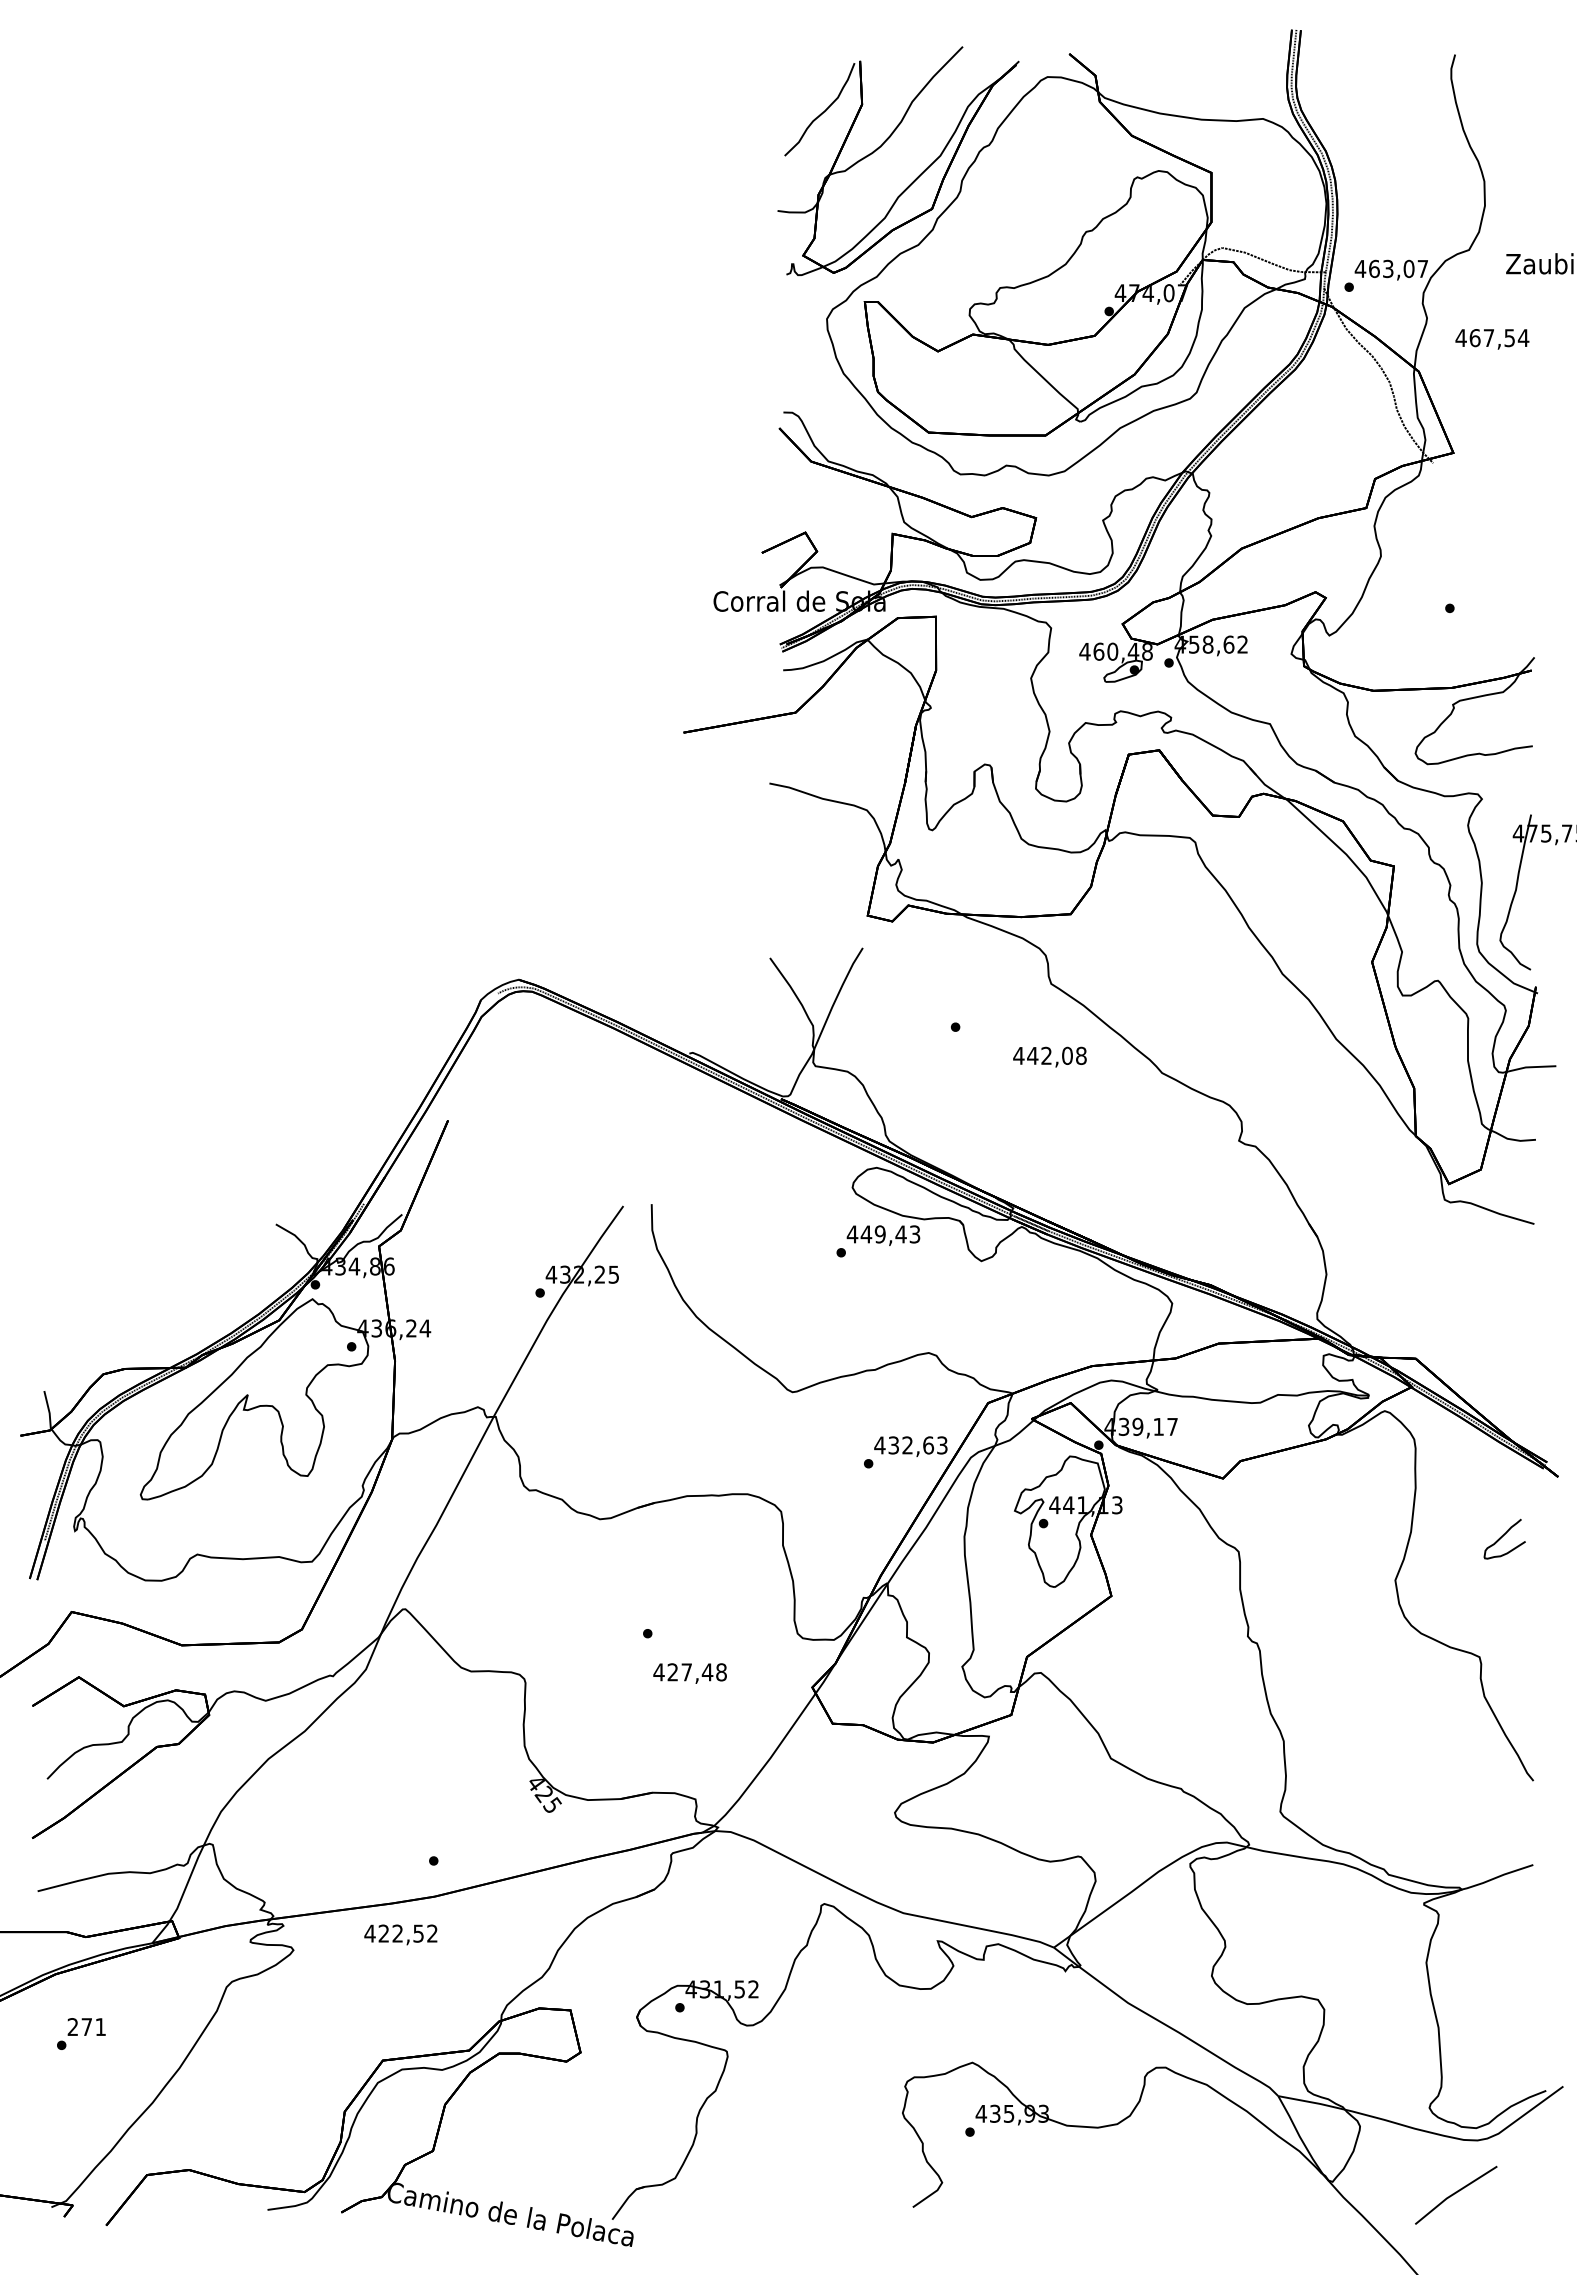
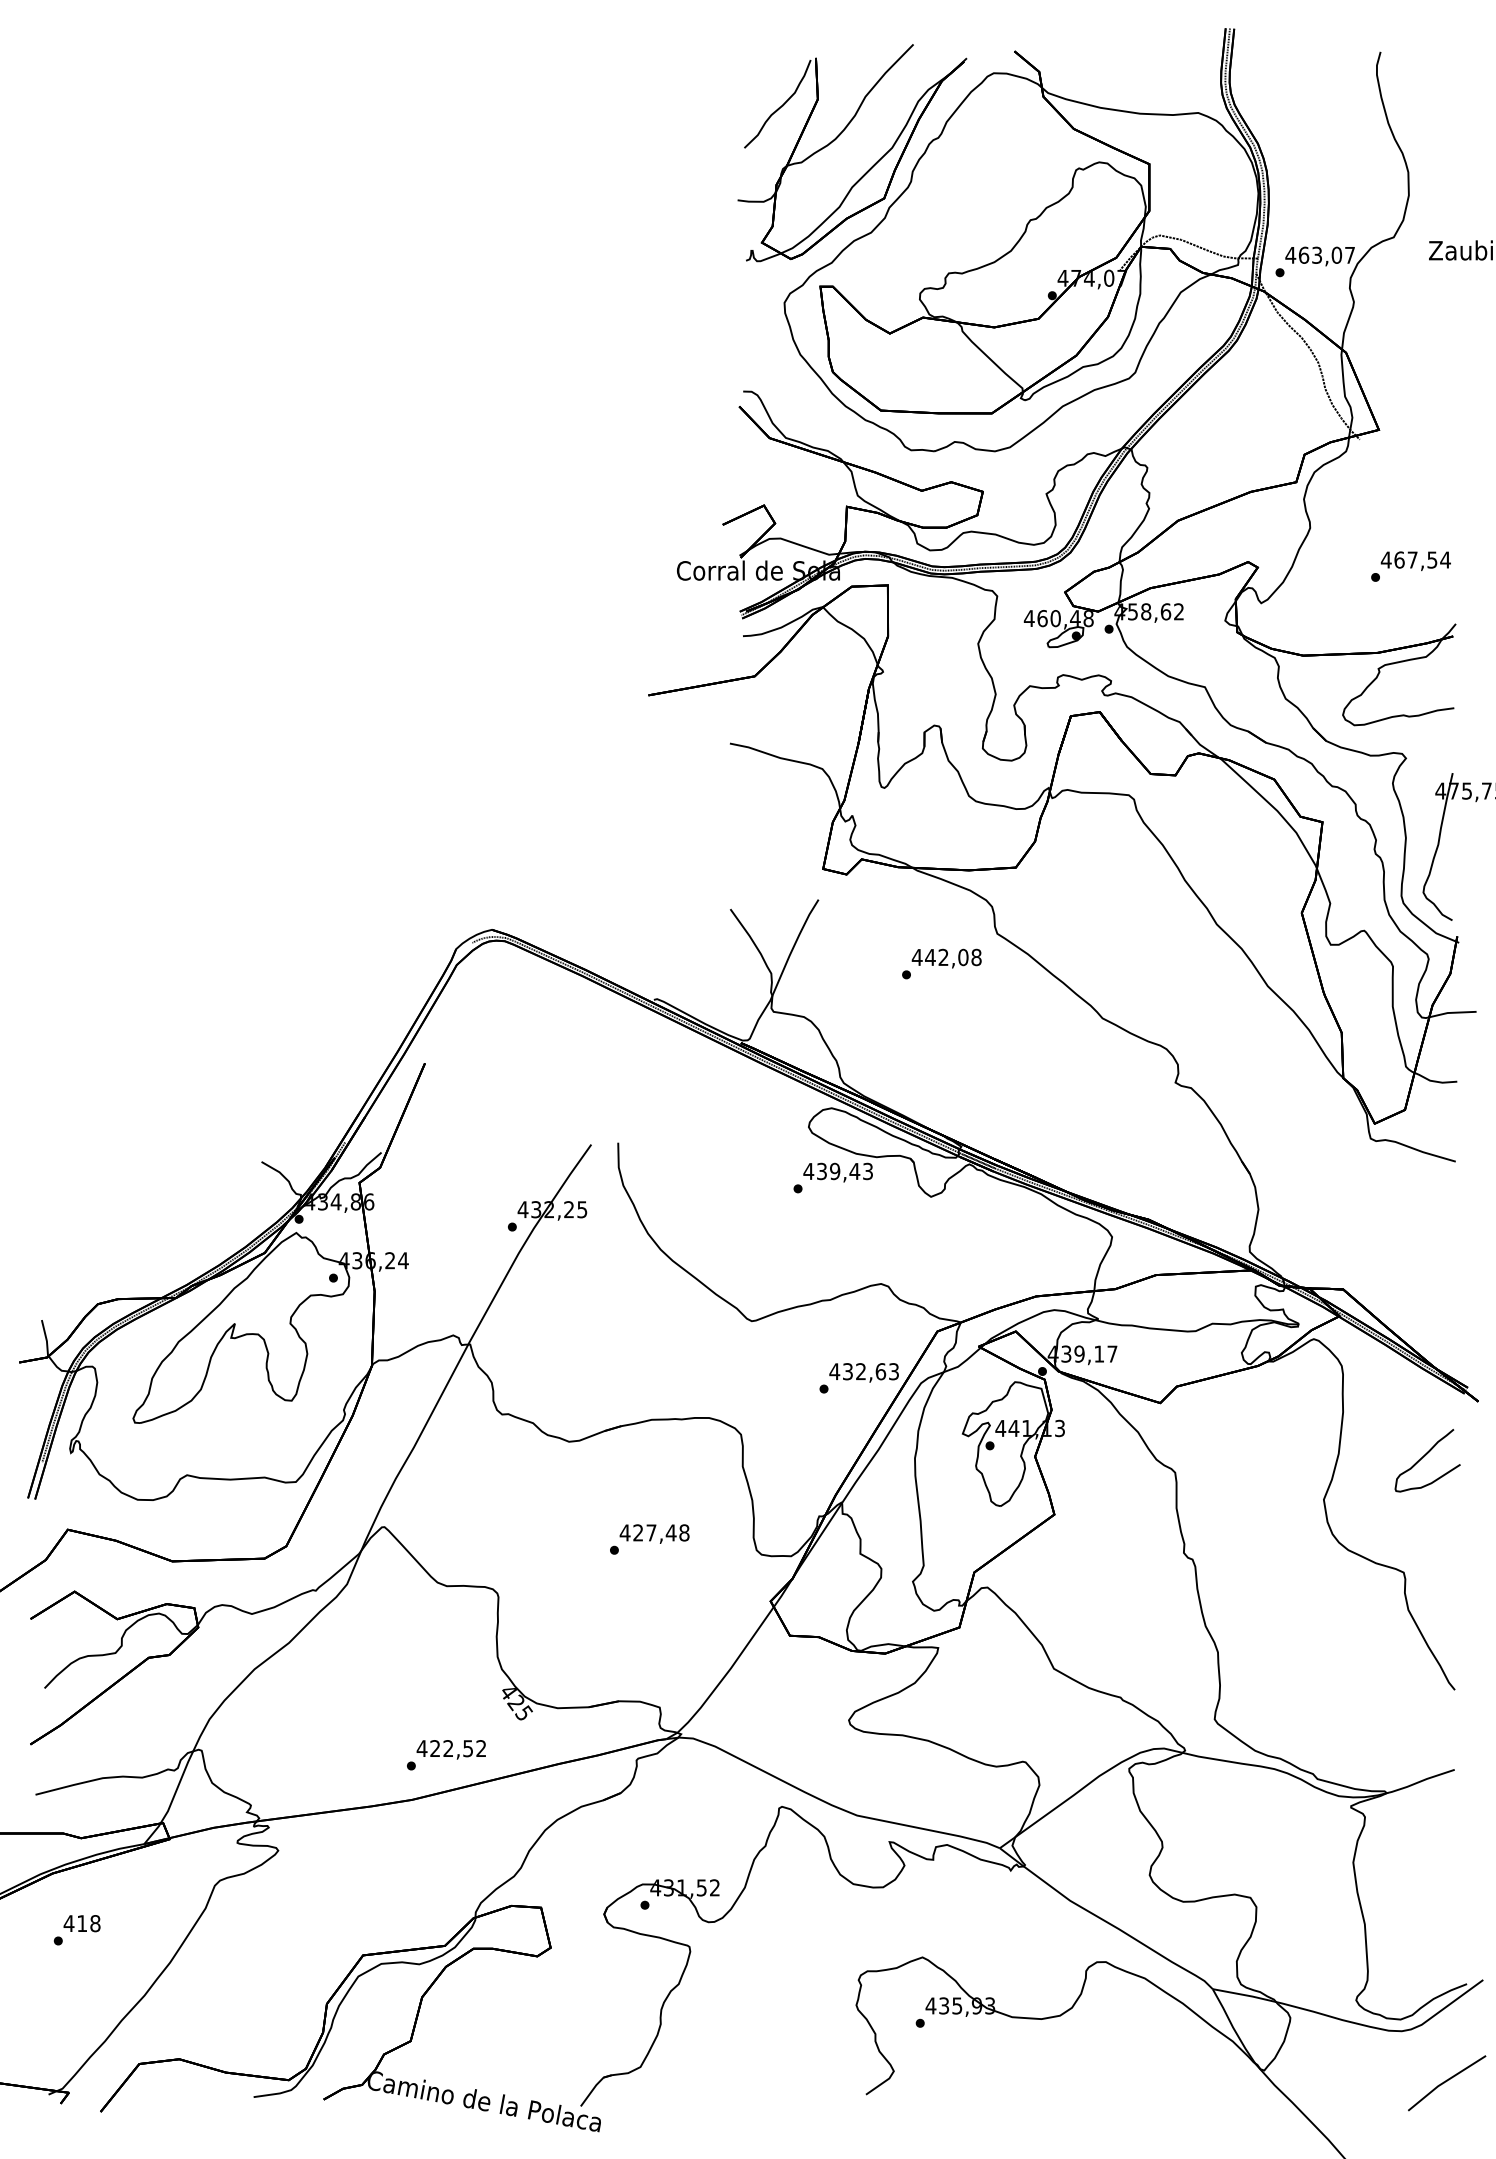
text: (1492, 339) -> (1416, 561), moved
text: (1049, 1056) -> (946, 958), moved
text: (866, 1234) -> (822, 1171), 449,43 -> 439,43
part: (1504, 1538) -> (1427, 1460), size x1.67
text: (689, 1673) -> (654, 1534), moved
text: (400, 1934) -> (450, 1749), moved
text: (86, 2027) -> (81, 1924), 271 -> 418
line: (1456, 2193) -> (1447, 2081), moved

